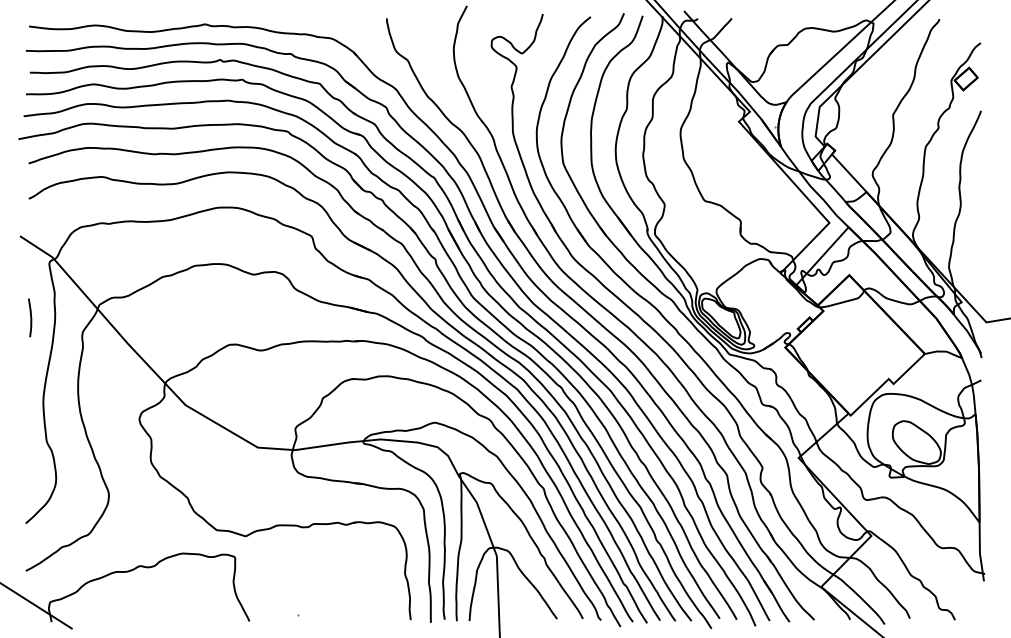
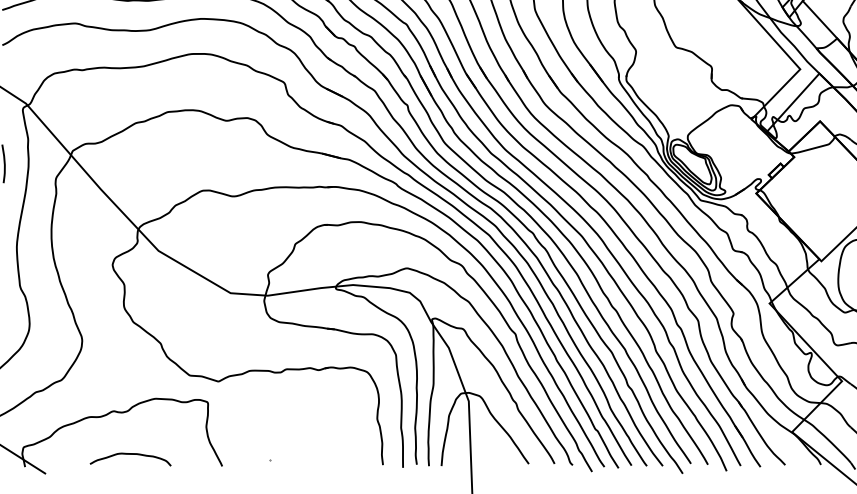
curve: (157, 609) -> (130, 454), added

